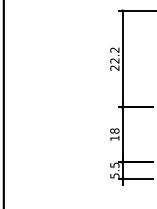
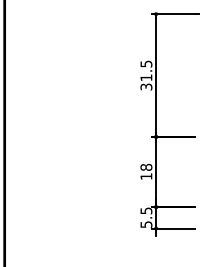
text: (114, 58) -> (145, 74), 22.2 -> 31.5

